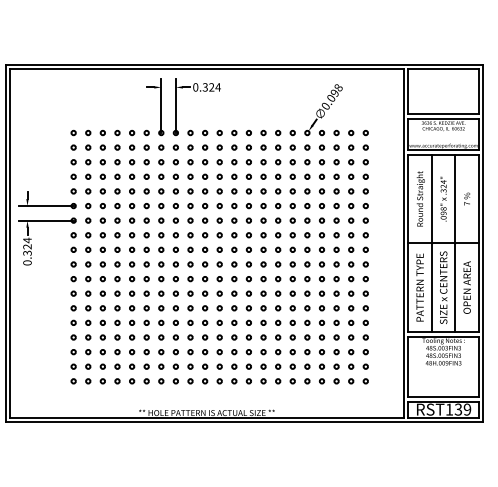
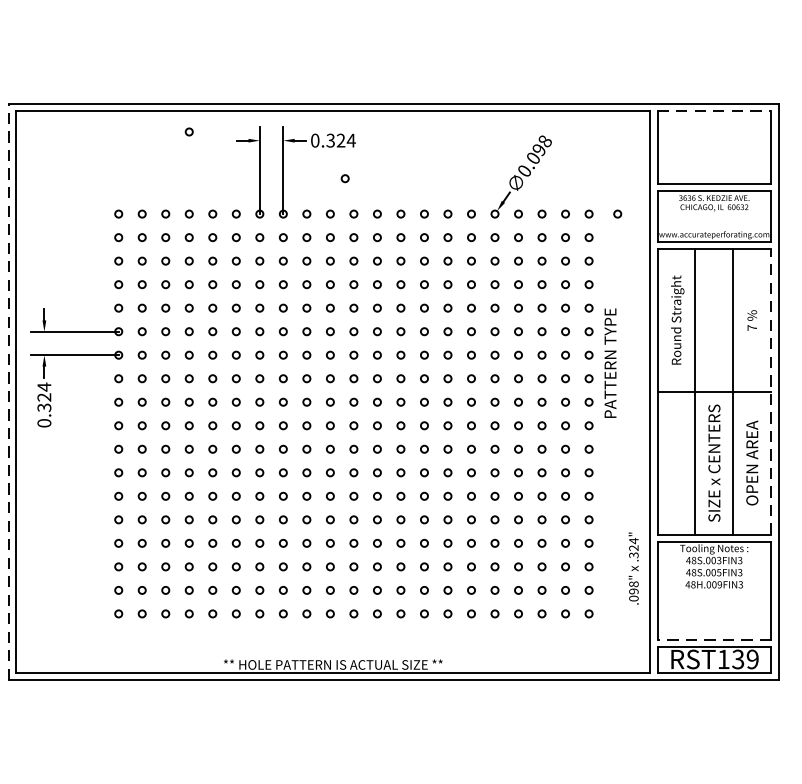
line: (444, 69) -> (715, 111), solid -> dashed
circle: (117, 81) -> (189, 131), added
circle: (214, 110) -> (345, 177), added
circle: (383, 132) -> (617, 213), added
text: (443, 198) -> (633, 567), moved
line: (5, 243) -> (8, 392), solid -> dashed
line: (478, 243) -> (770, 392), solid -> dashed
text: (419, 287) -> (609, 363), moved
line: (443, 397) -> (714, 639), solid -> dashed

